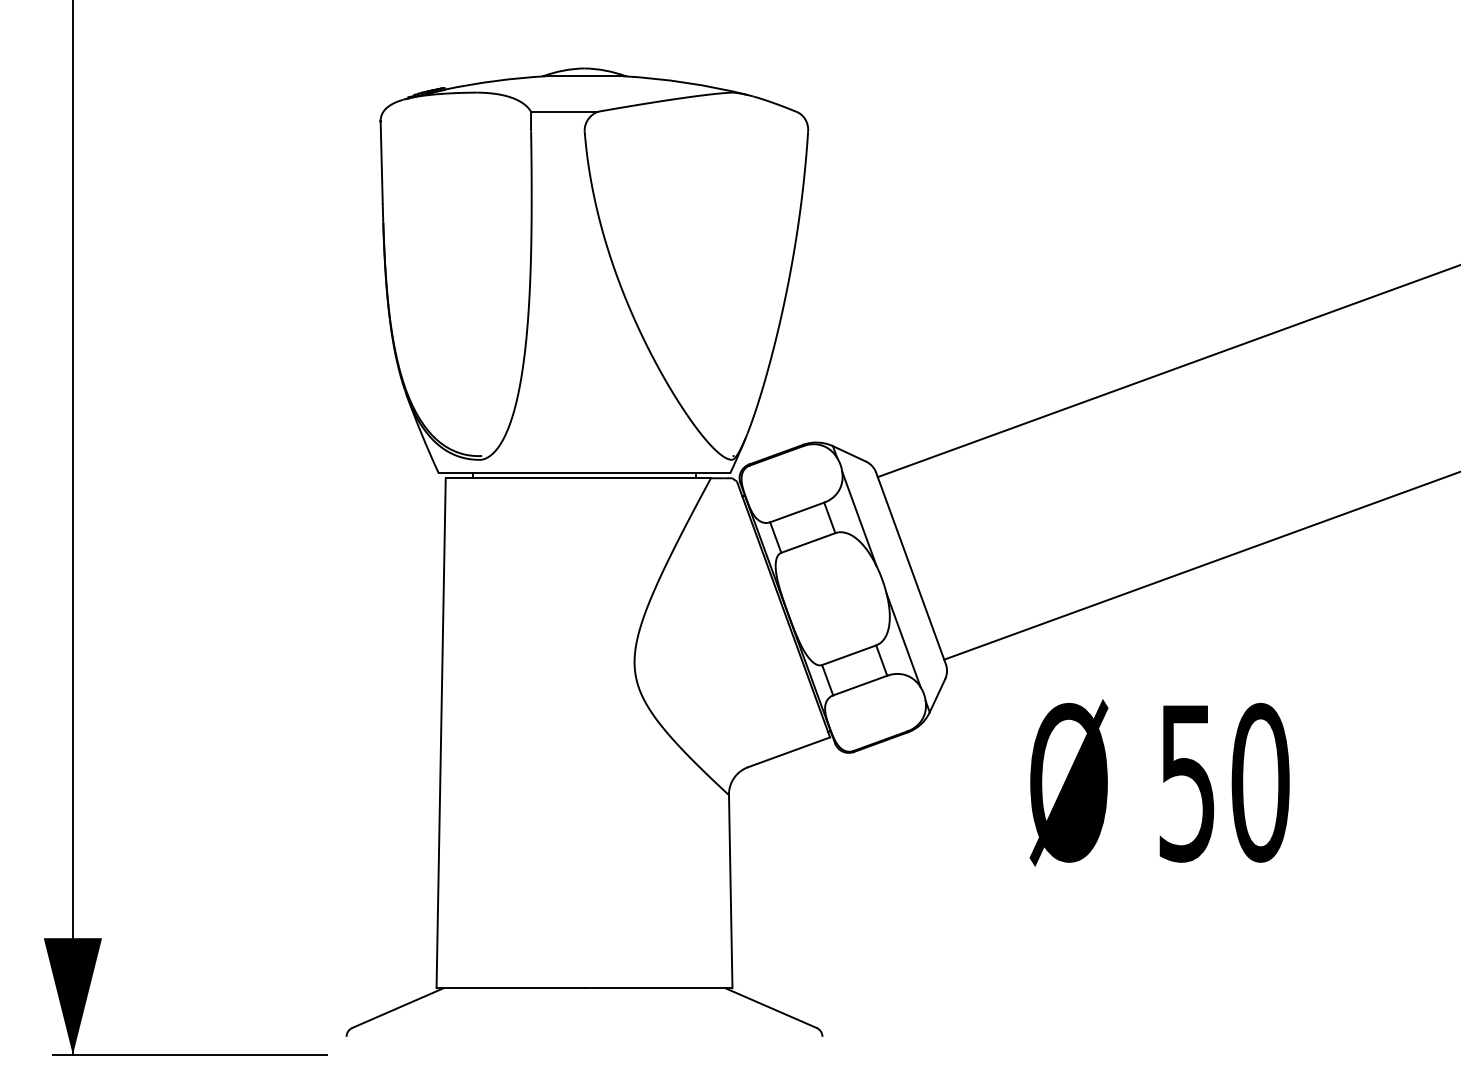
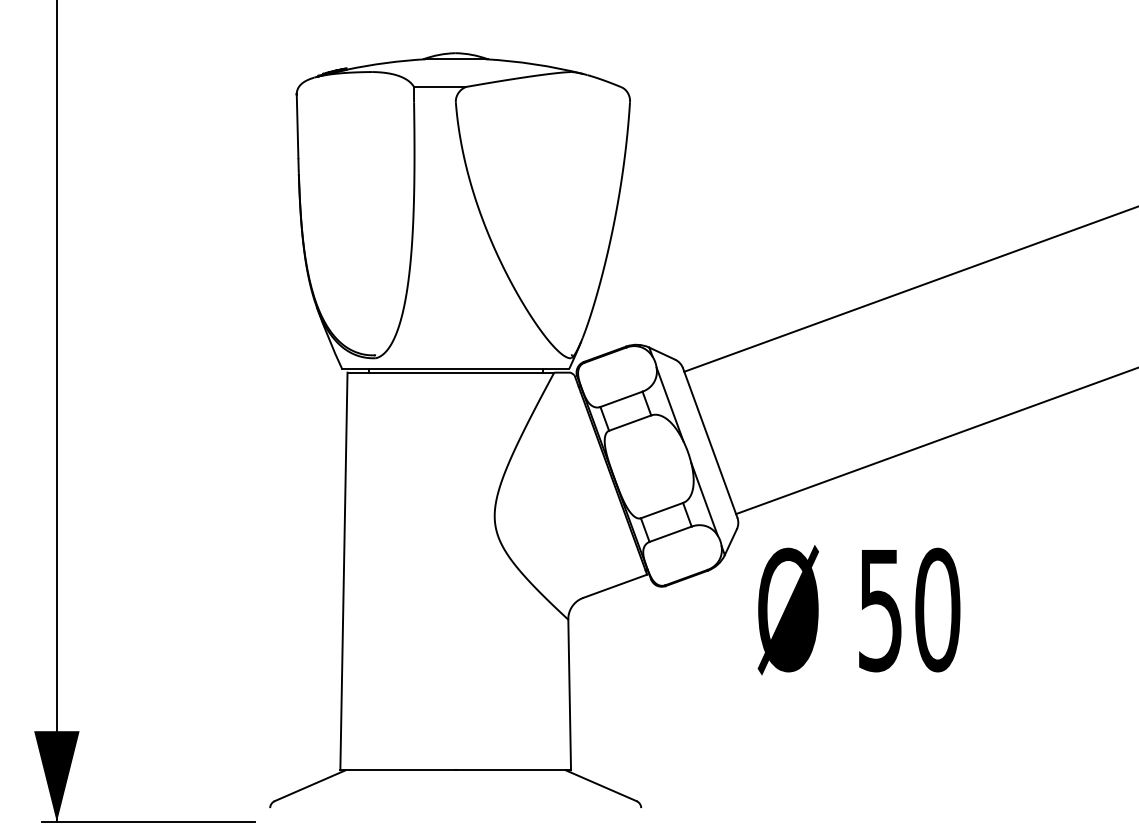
text: (1158, 783) -> (858, 610), moved

